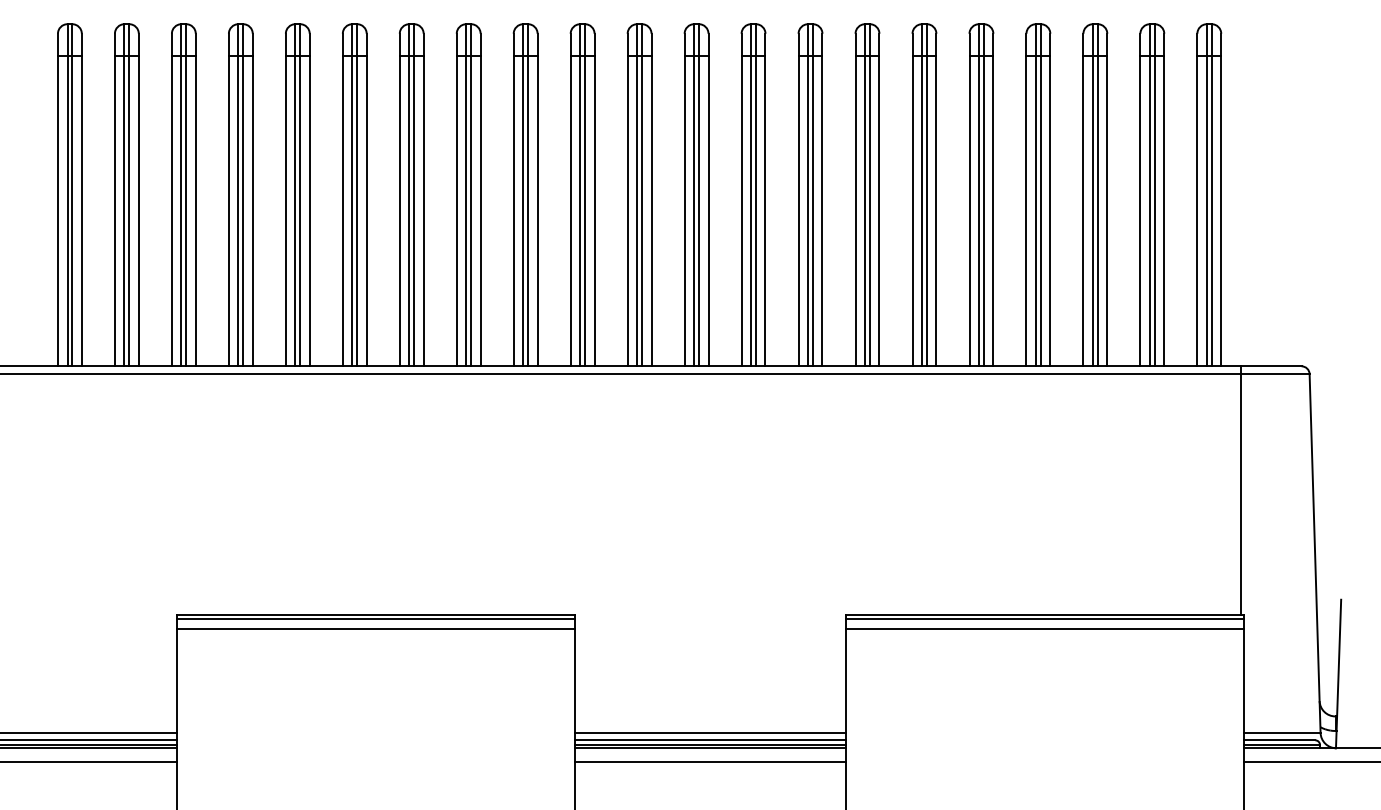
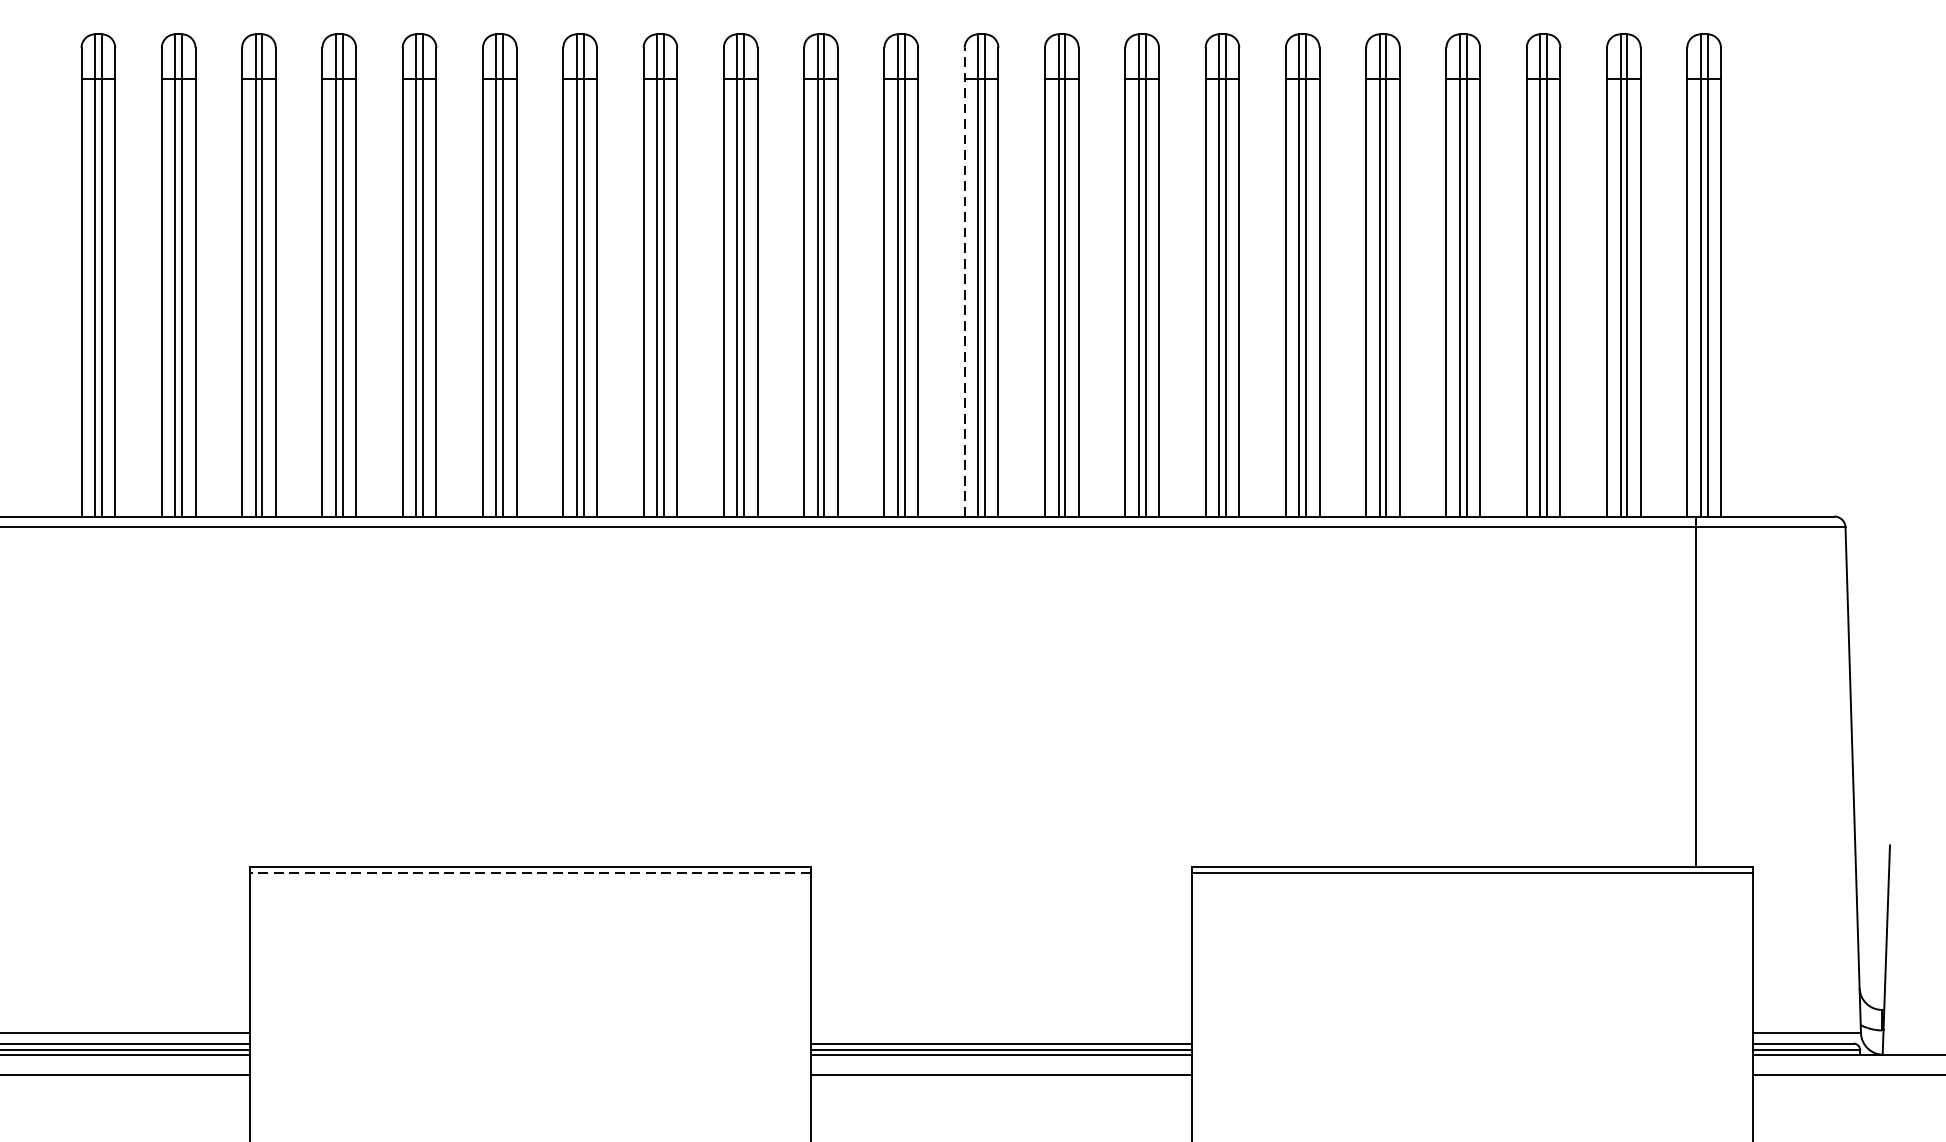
line: (684, 199) -> (964, 281), solid -> dashed
line: (1240, 490) -> (1695, 691), moved
line: (376, 619) -> (530, 873), solid -> dashed
line: (376, 628) -> (530, 885), removed
line: (1044, 628) -> (1471, 885), removed
line: (710, 732) -> (1001, 1032), removed

